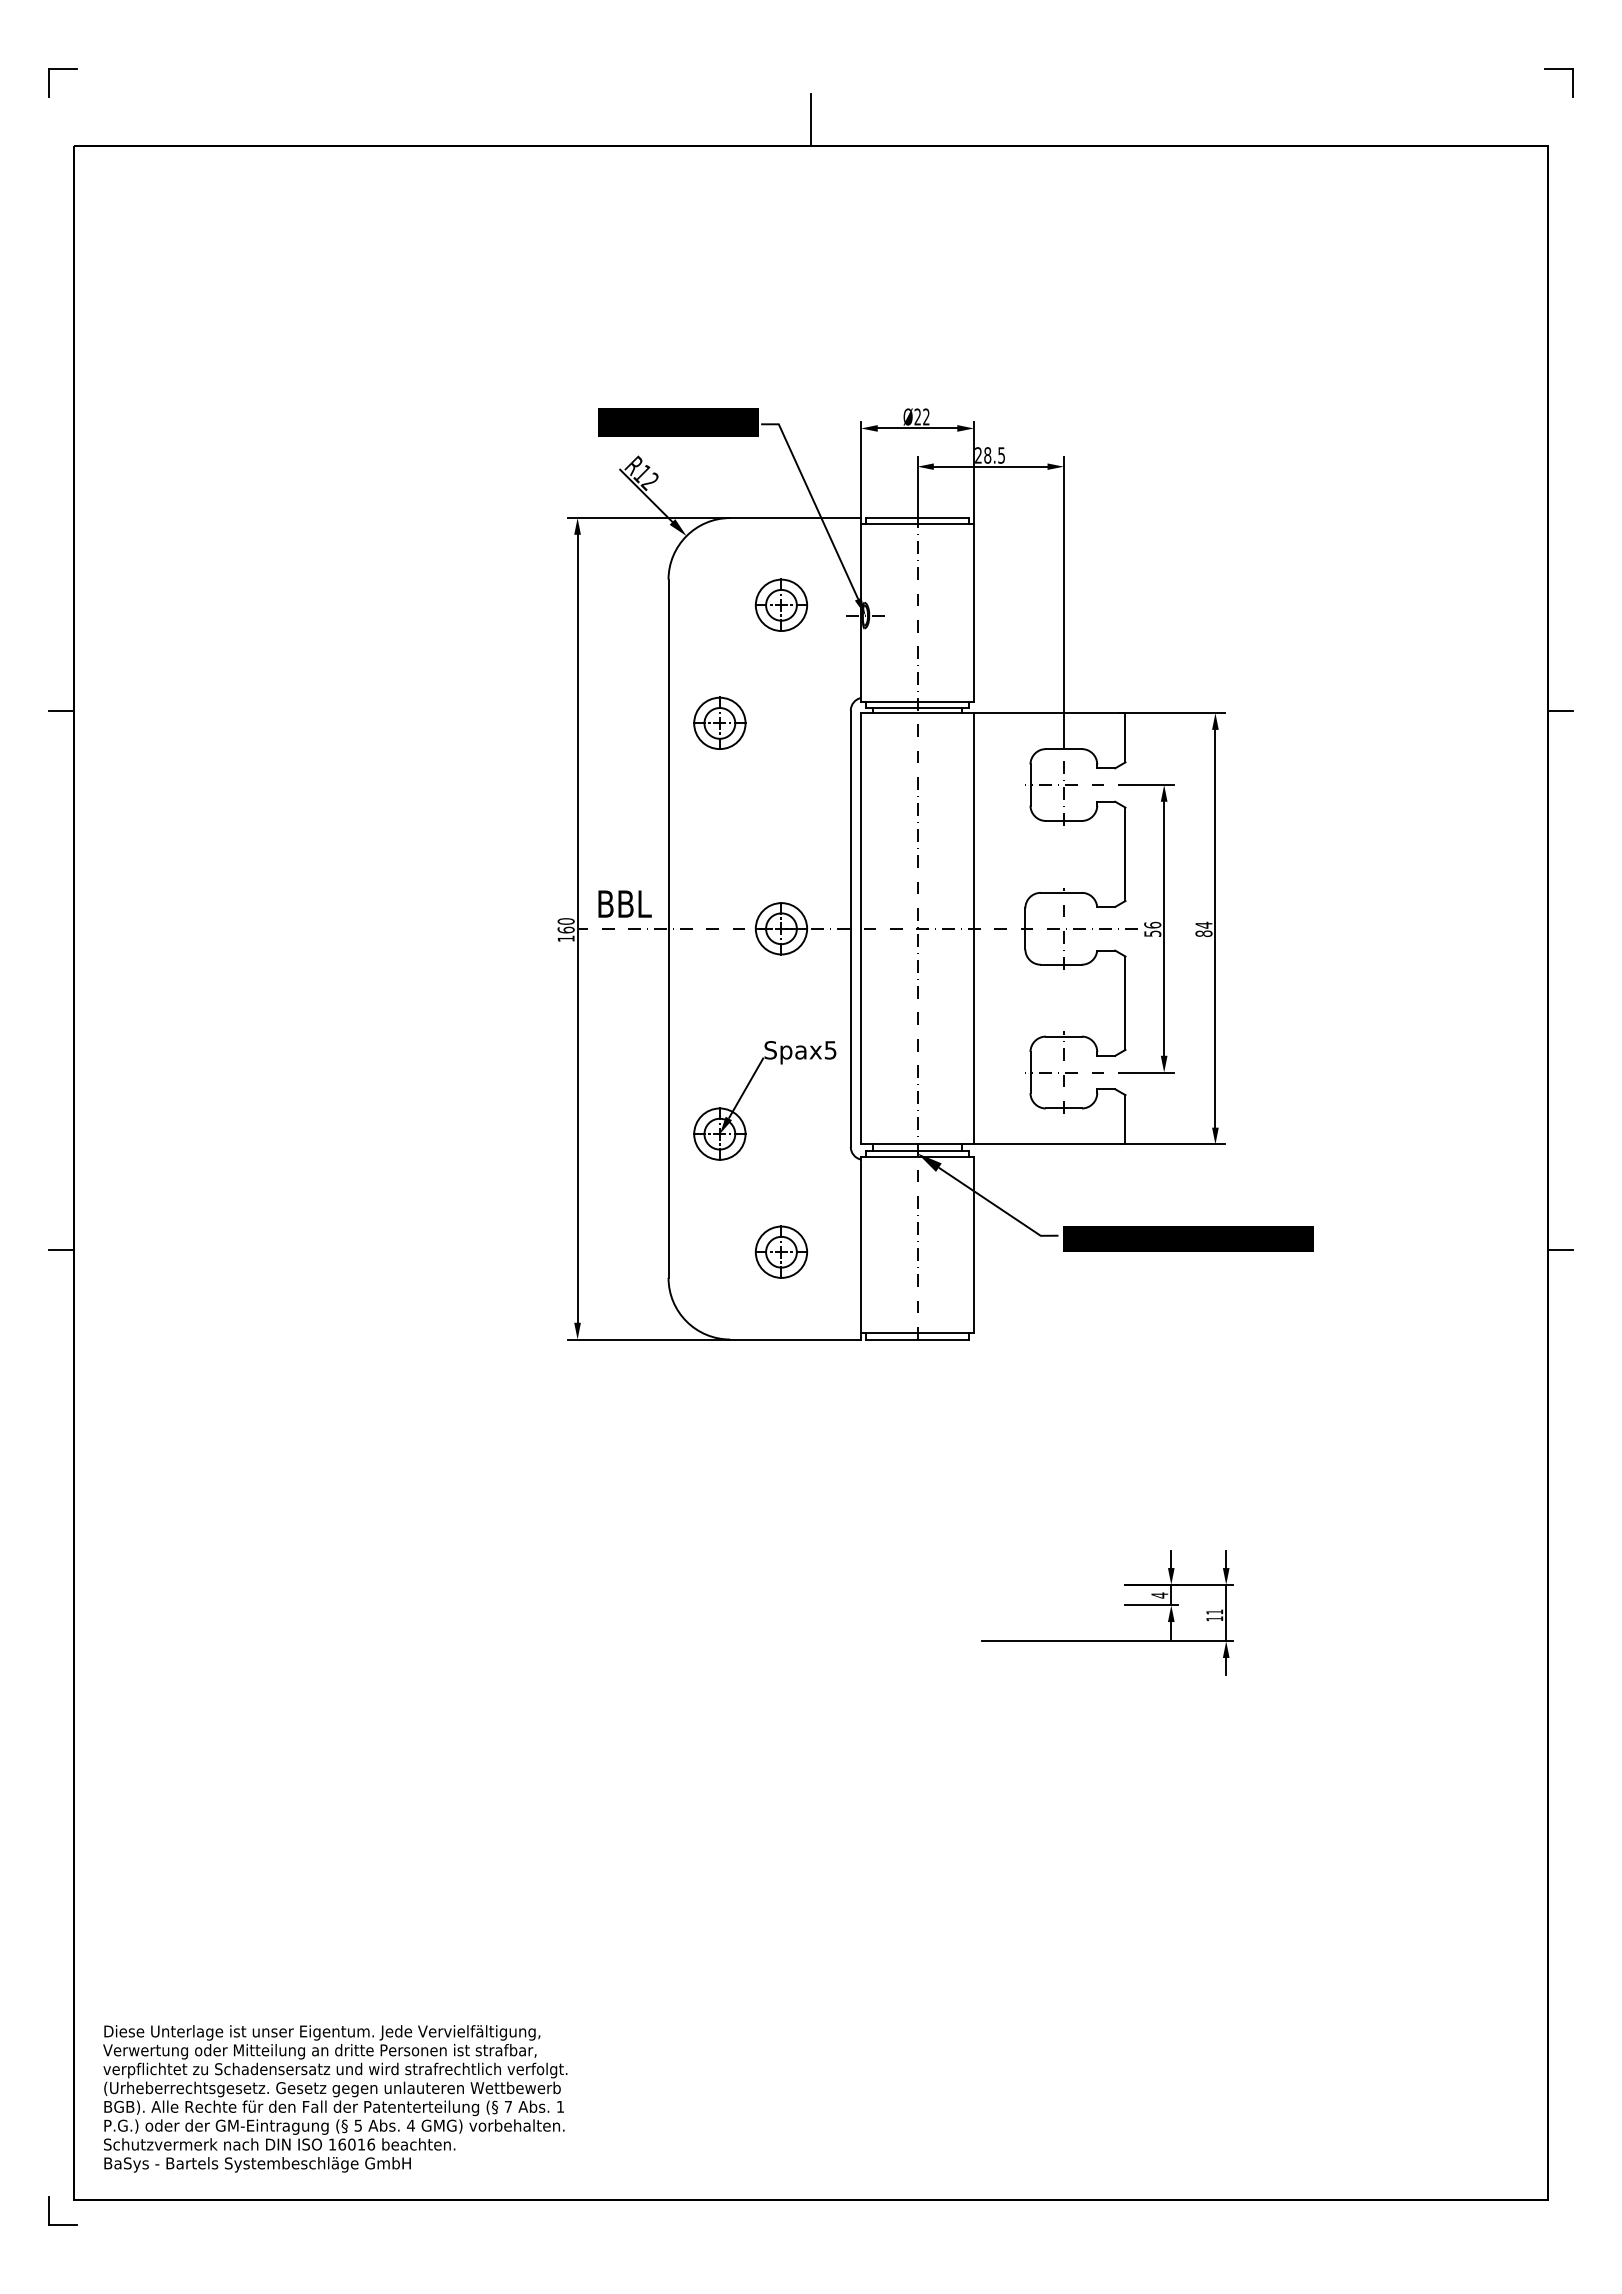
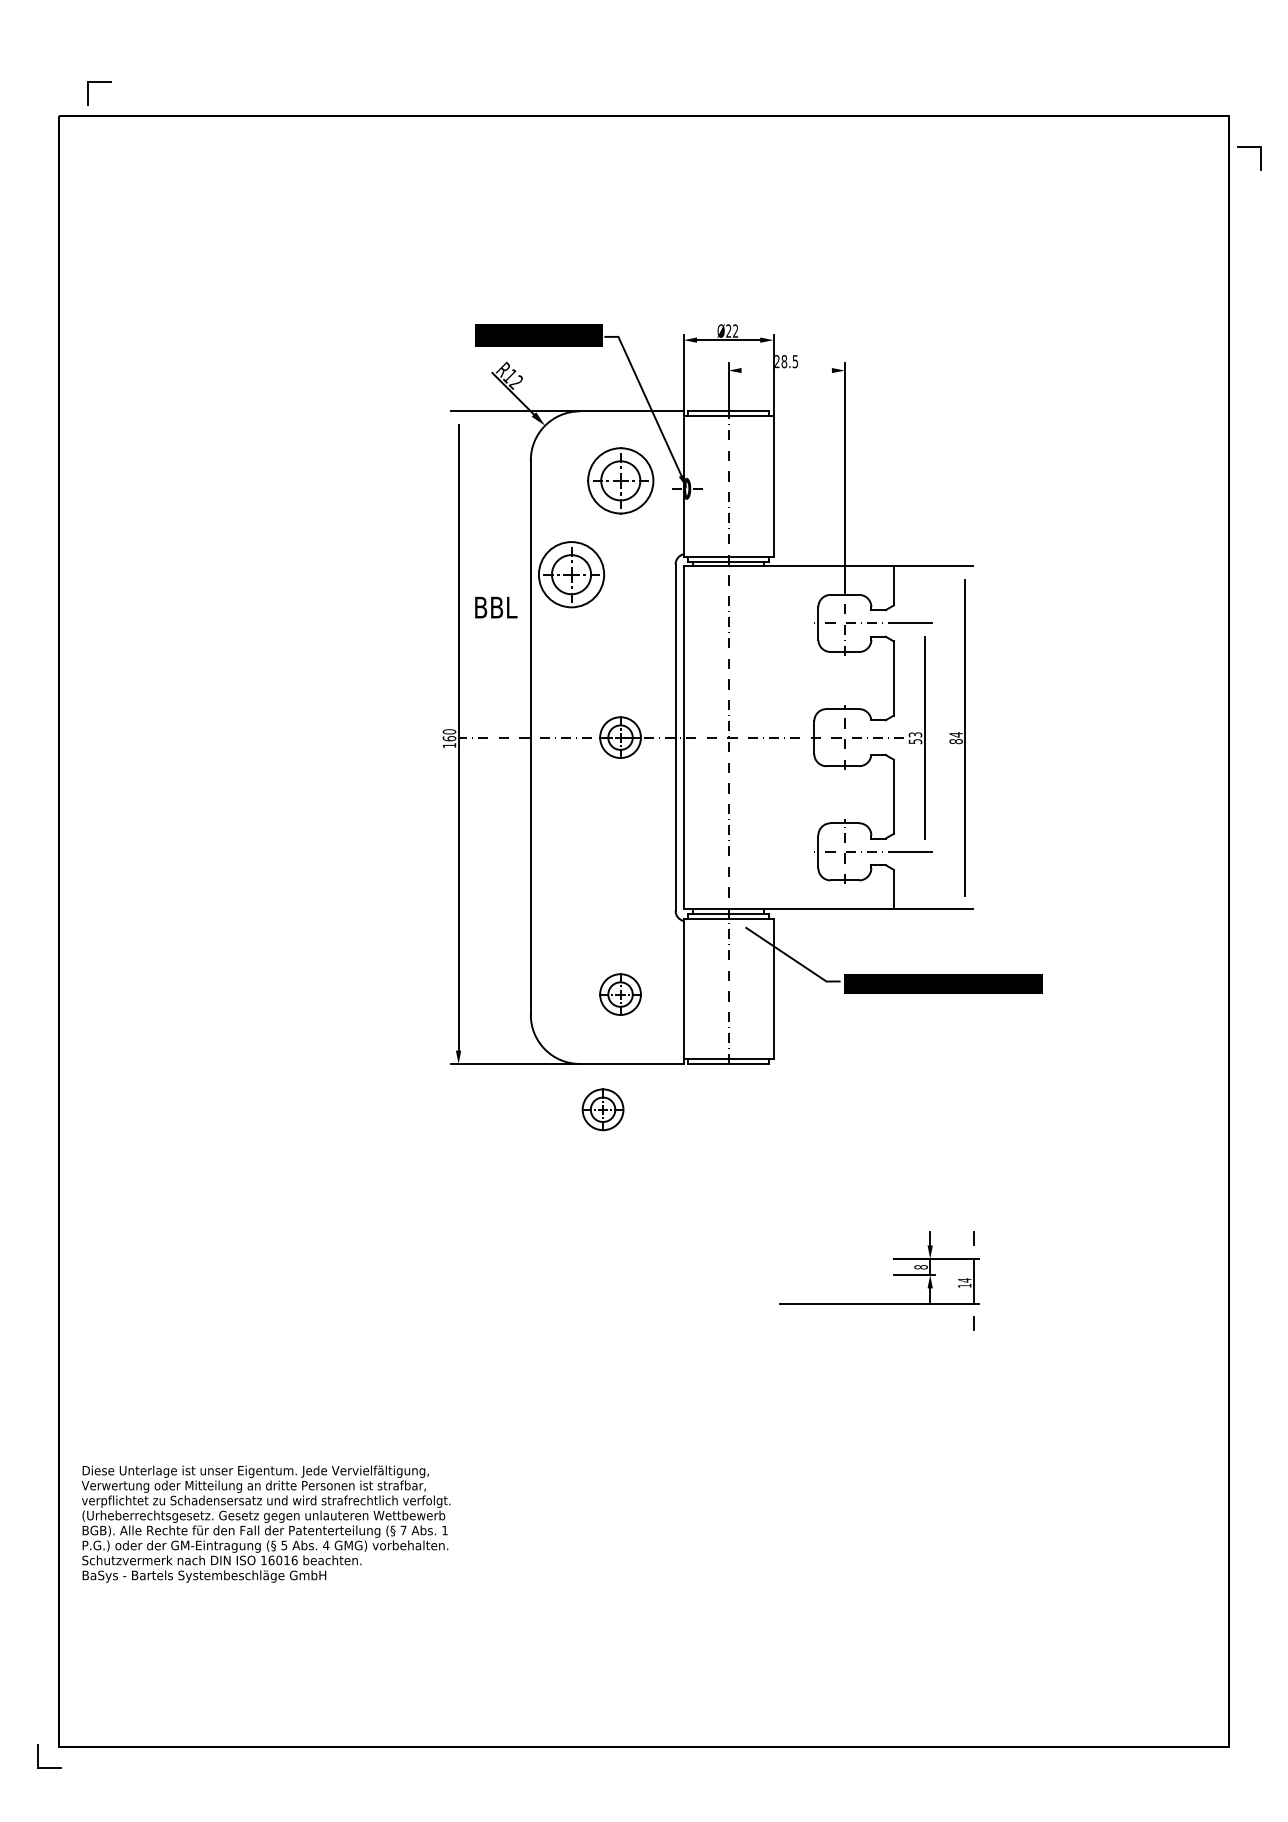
part: (62, 69) -> (99, 82), moved
part: (1558, 69) -> (1248, 147), moved
line: (811, 119) -> (644, 94), removed
line: (990, 466) -> (786, 370), removed
fill: (577, 526) -> (458, 418), removed
part: (780, 604) -> (619, 480), size x1.6
line: (61, 710) -> (48, 564), removed
line: (1560, 710) -> (1239, 564), removed
fill: (1215, 721) -> (965, 572), removed
part: (719, 722) -> (571, 573), size x1.6
fill: (1163, 793) -> (924, 630), removed
text: (624, 903) -> (495, 607), moved
text: (1152, 924) -> (915, 734), 56 -> 53
line: (974, 928) -> (773, 737), removed
fill: (1163, 1063) -> (924, 844), removed
part: (747, 1088) -> (593, 864), removed
fill: (1215, 1135) -> (965, 901), removed
fill: (929, 1162) -> (738, 923), removed
line: (61, 1249) -> (48, 992), removed
line: (1560, 1249) -> (1239, 992), removed
part: (758, 1396) -> (602, 1109), added
fill: (1225, 1576) -> (973, 1252), removed
text: (1159, 1595) -> (920, 1267), 4 -> 8
text: (1214, 1611) -> (964, 1279), 11 -> 14
fill: (1225, 1649) -> (973, 1310), removed
text: (335, 2098) -> (266, 1523), moved

